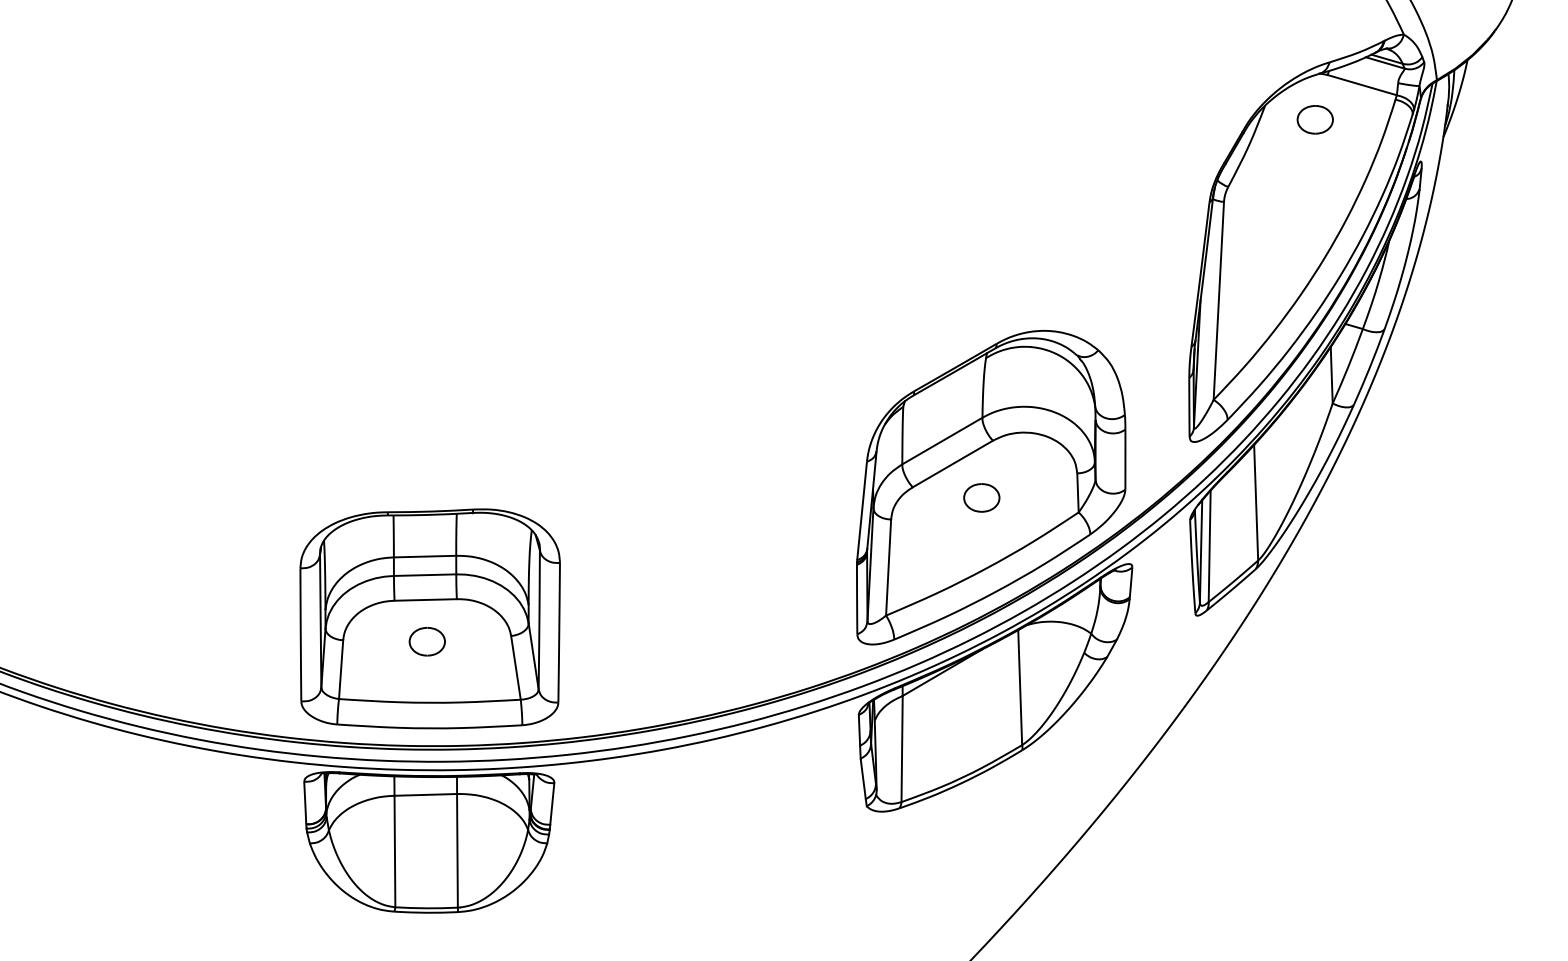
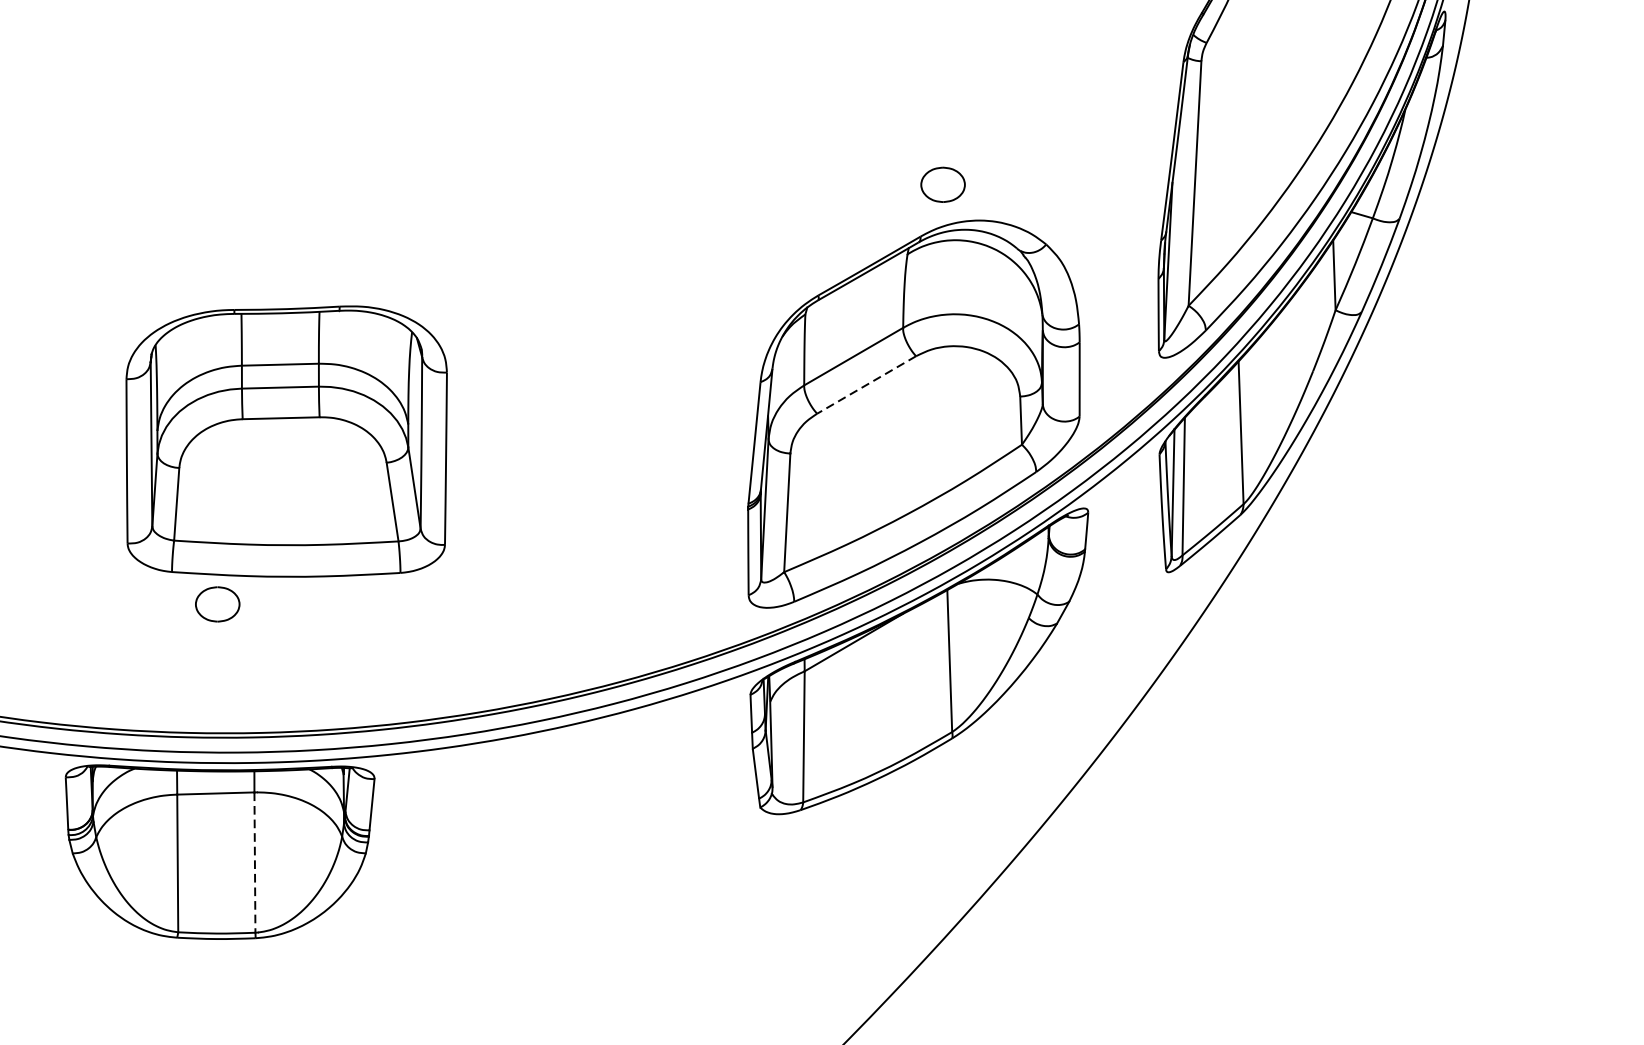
line: (952, 464) -> (866, 385), solid -> dashed
part: (981, 497) -> (942, 184), moved
part: (429, 618) -> (285, 441), moved
line: (457, 850) -> (254, 862), solid -> dashed

